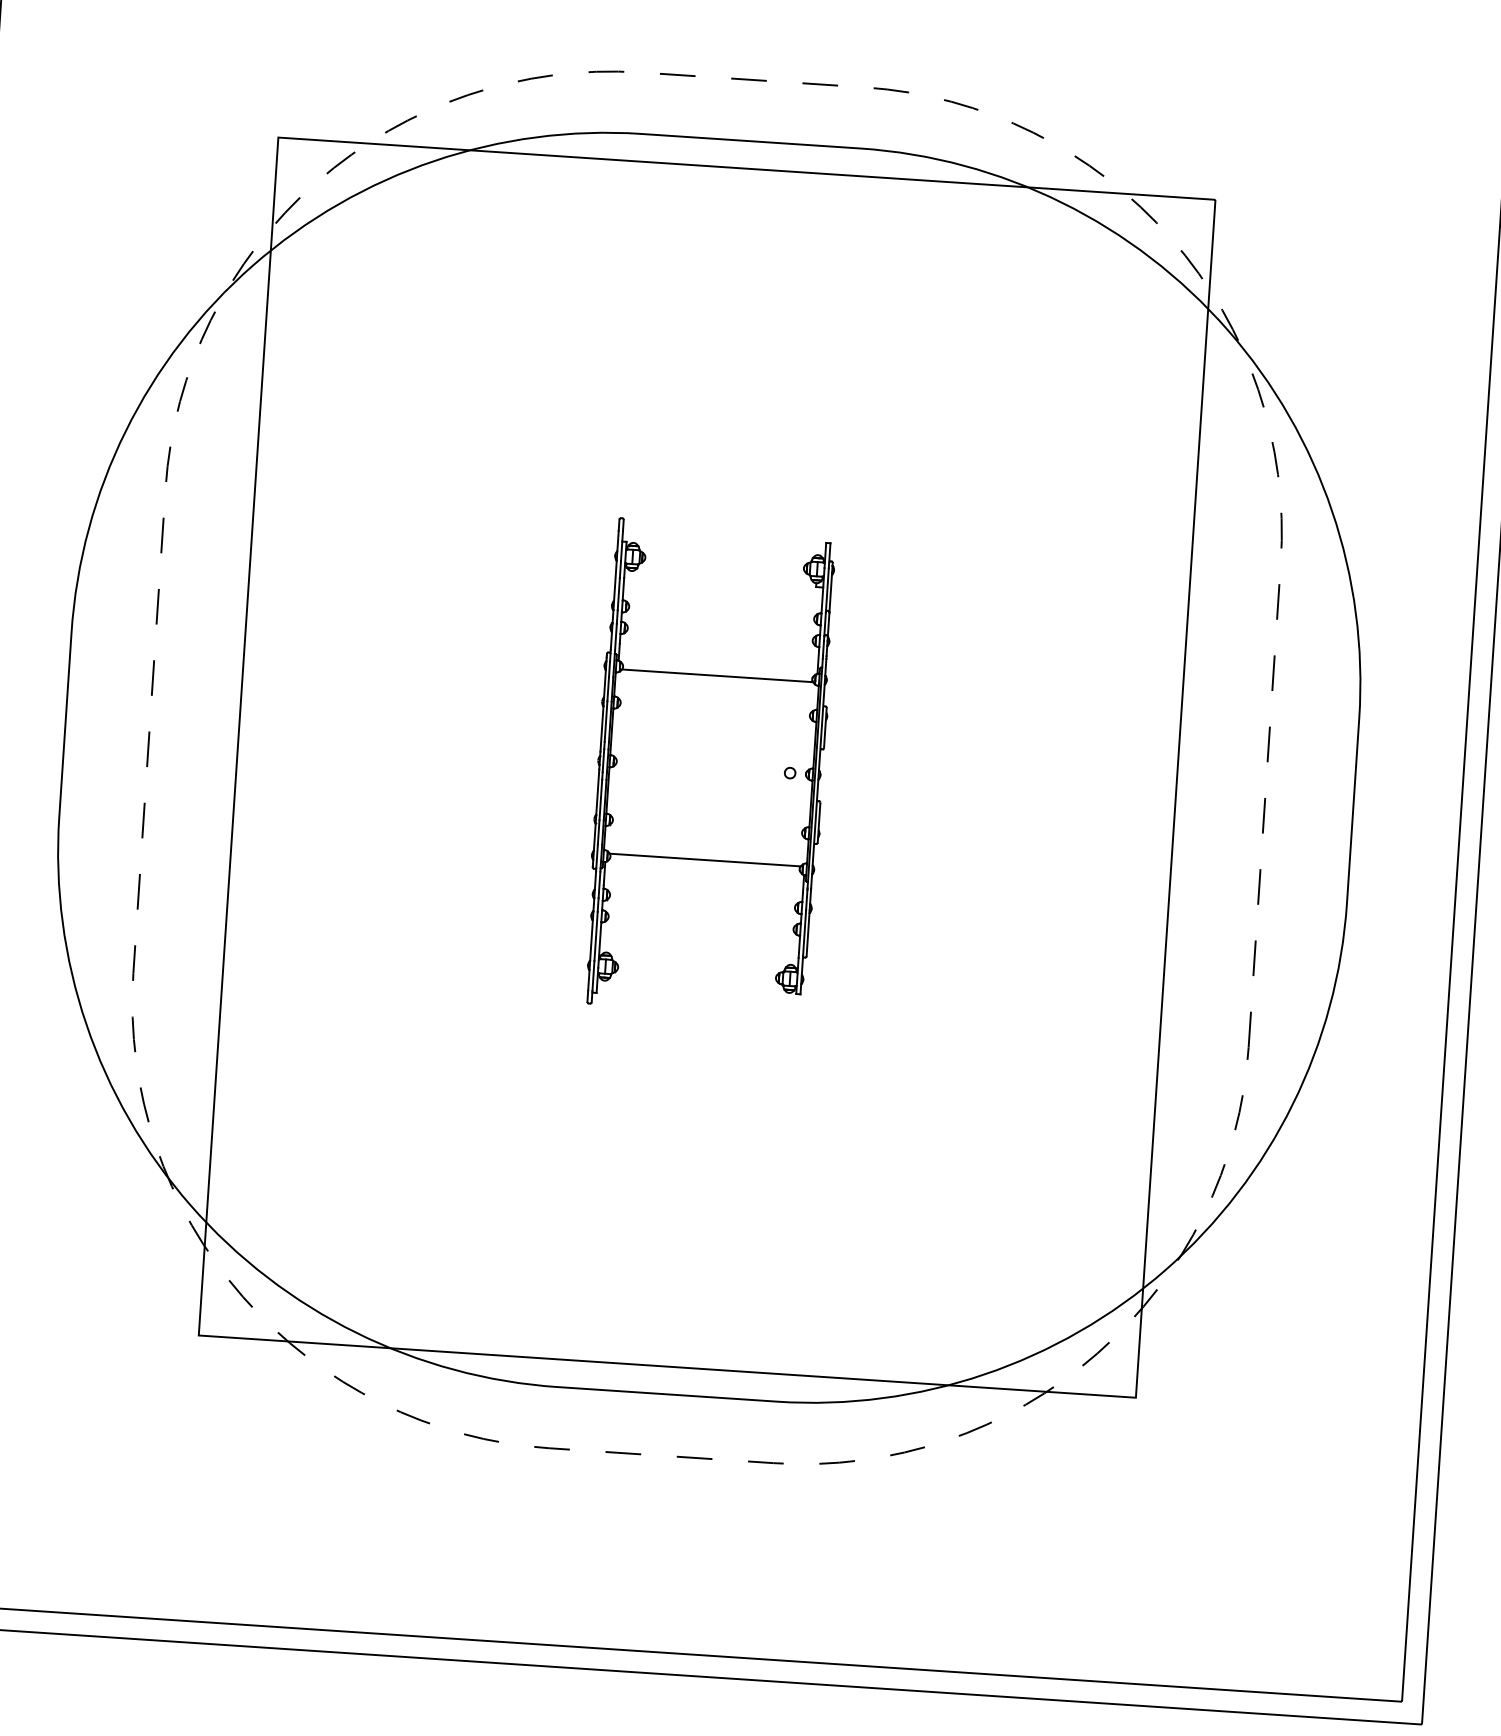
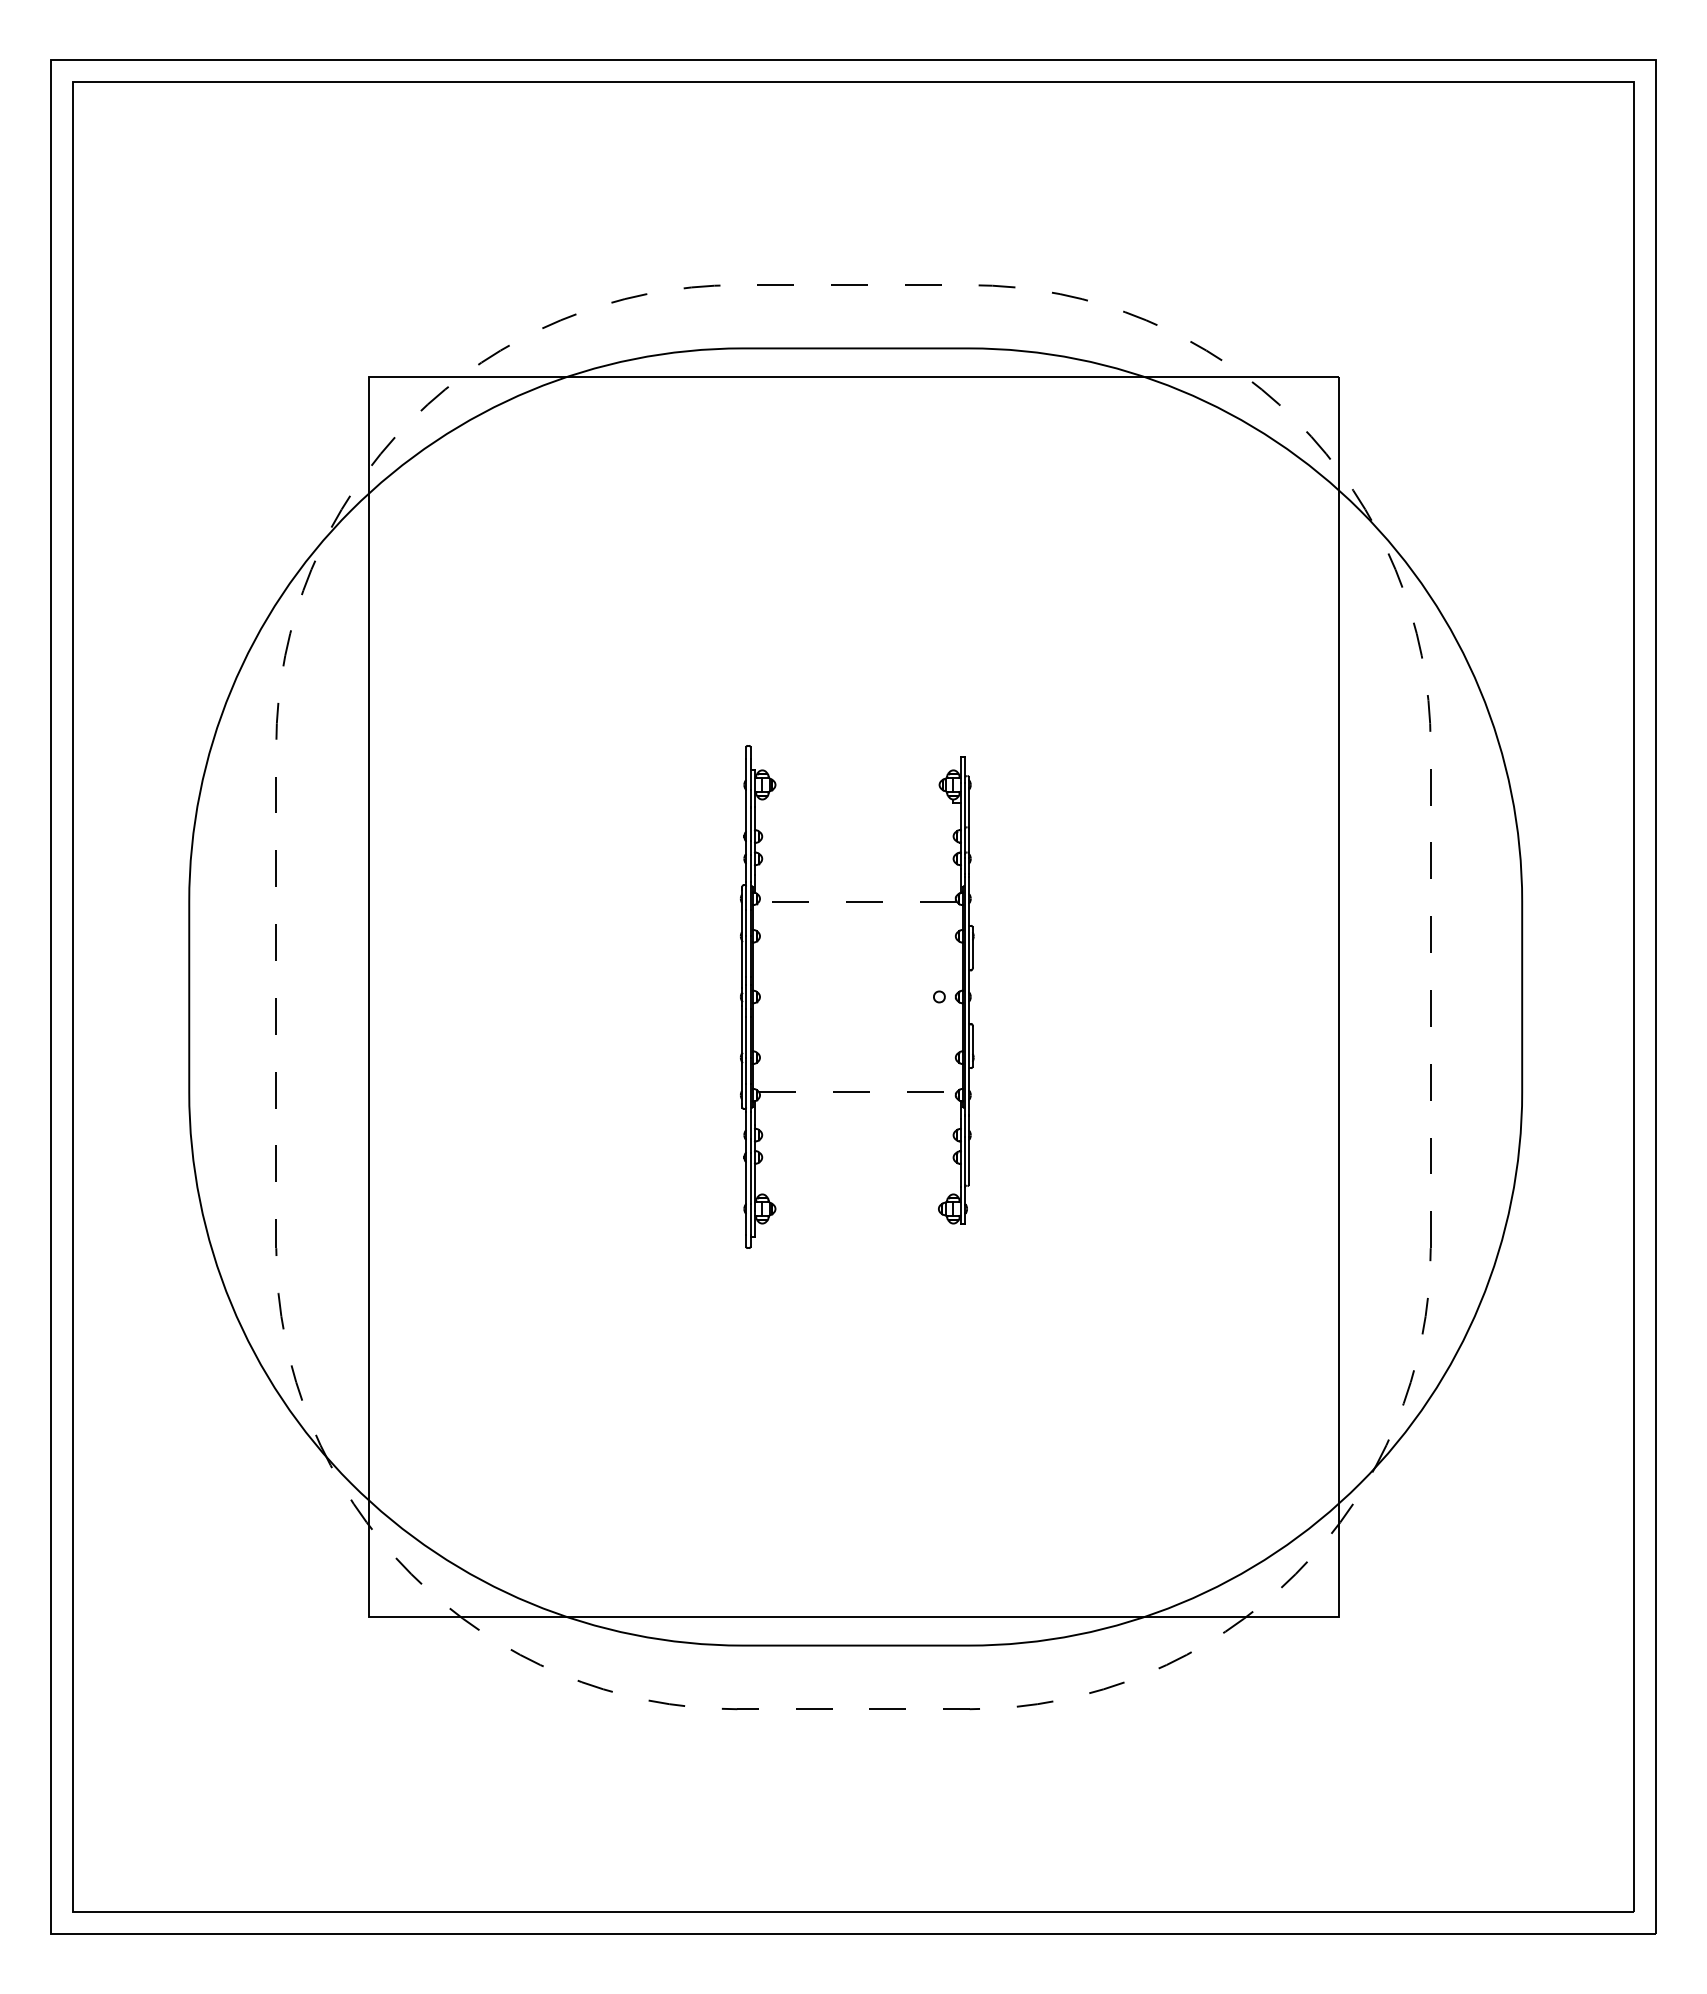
line: (717, 675) -> (857, 901), solid -> dashed
line: (704, 860) -> (857, 1092), solid -> dashed

